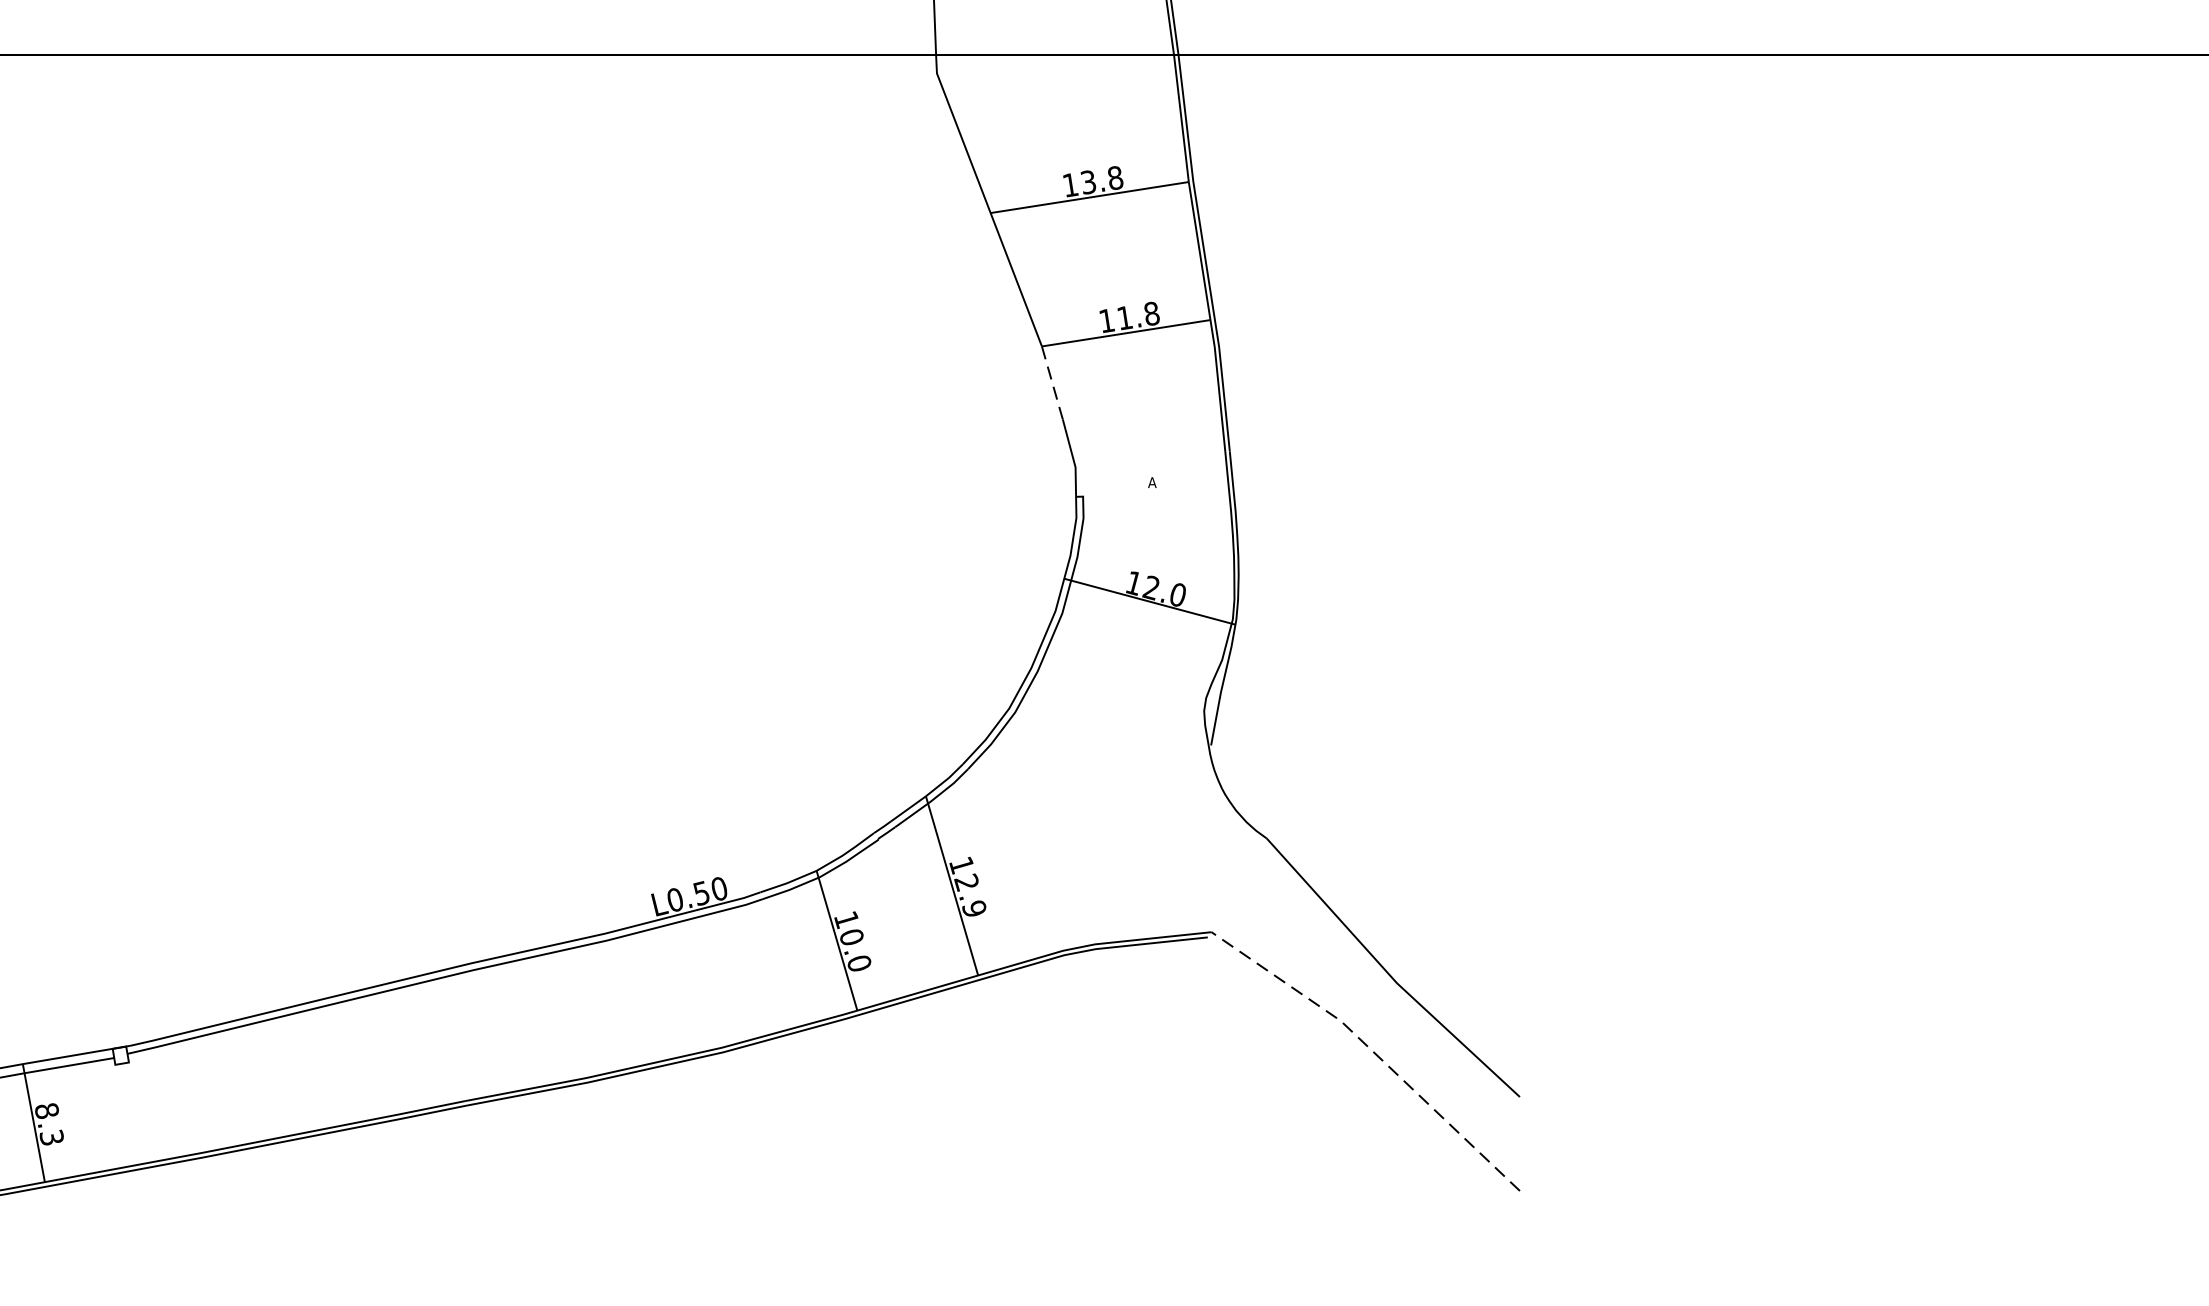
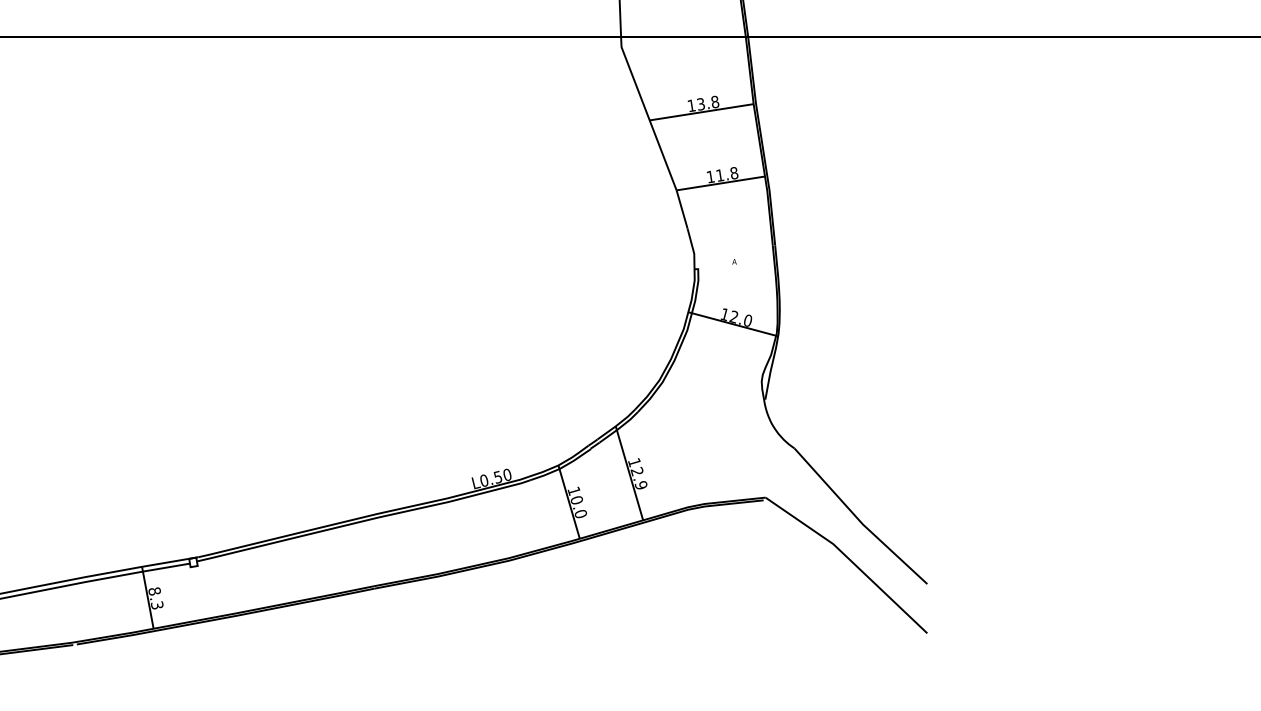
line: (1053, 382) -> (682, 209), dashed -> solid
line: (1371, 1050) -> (849, 559), dashed -> solid

